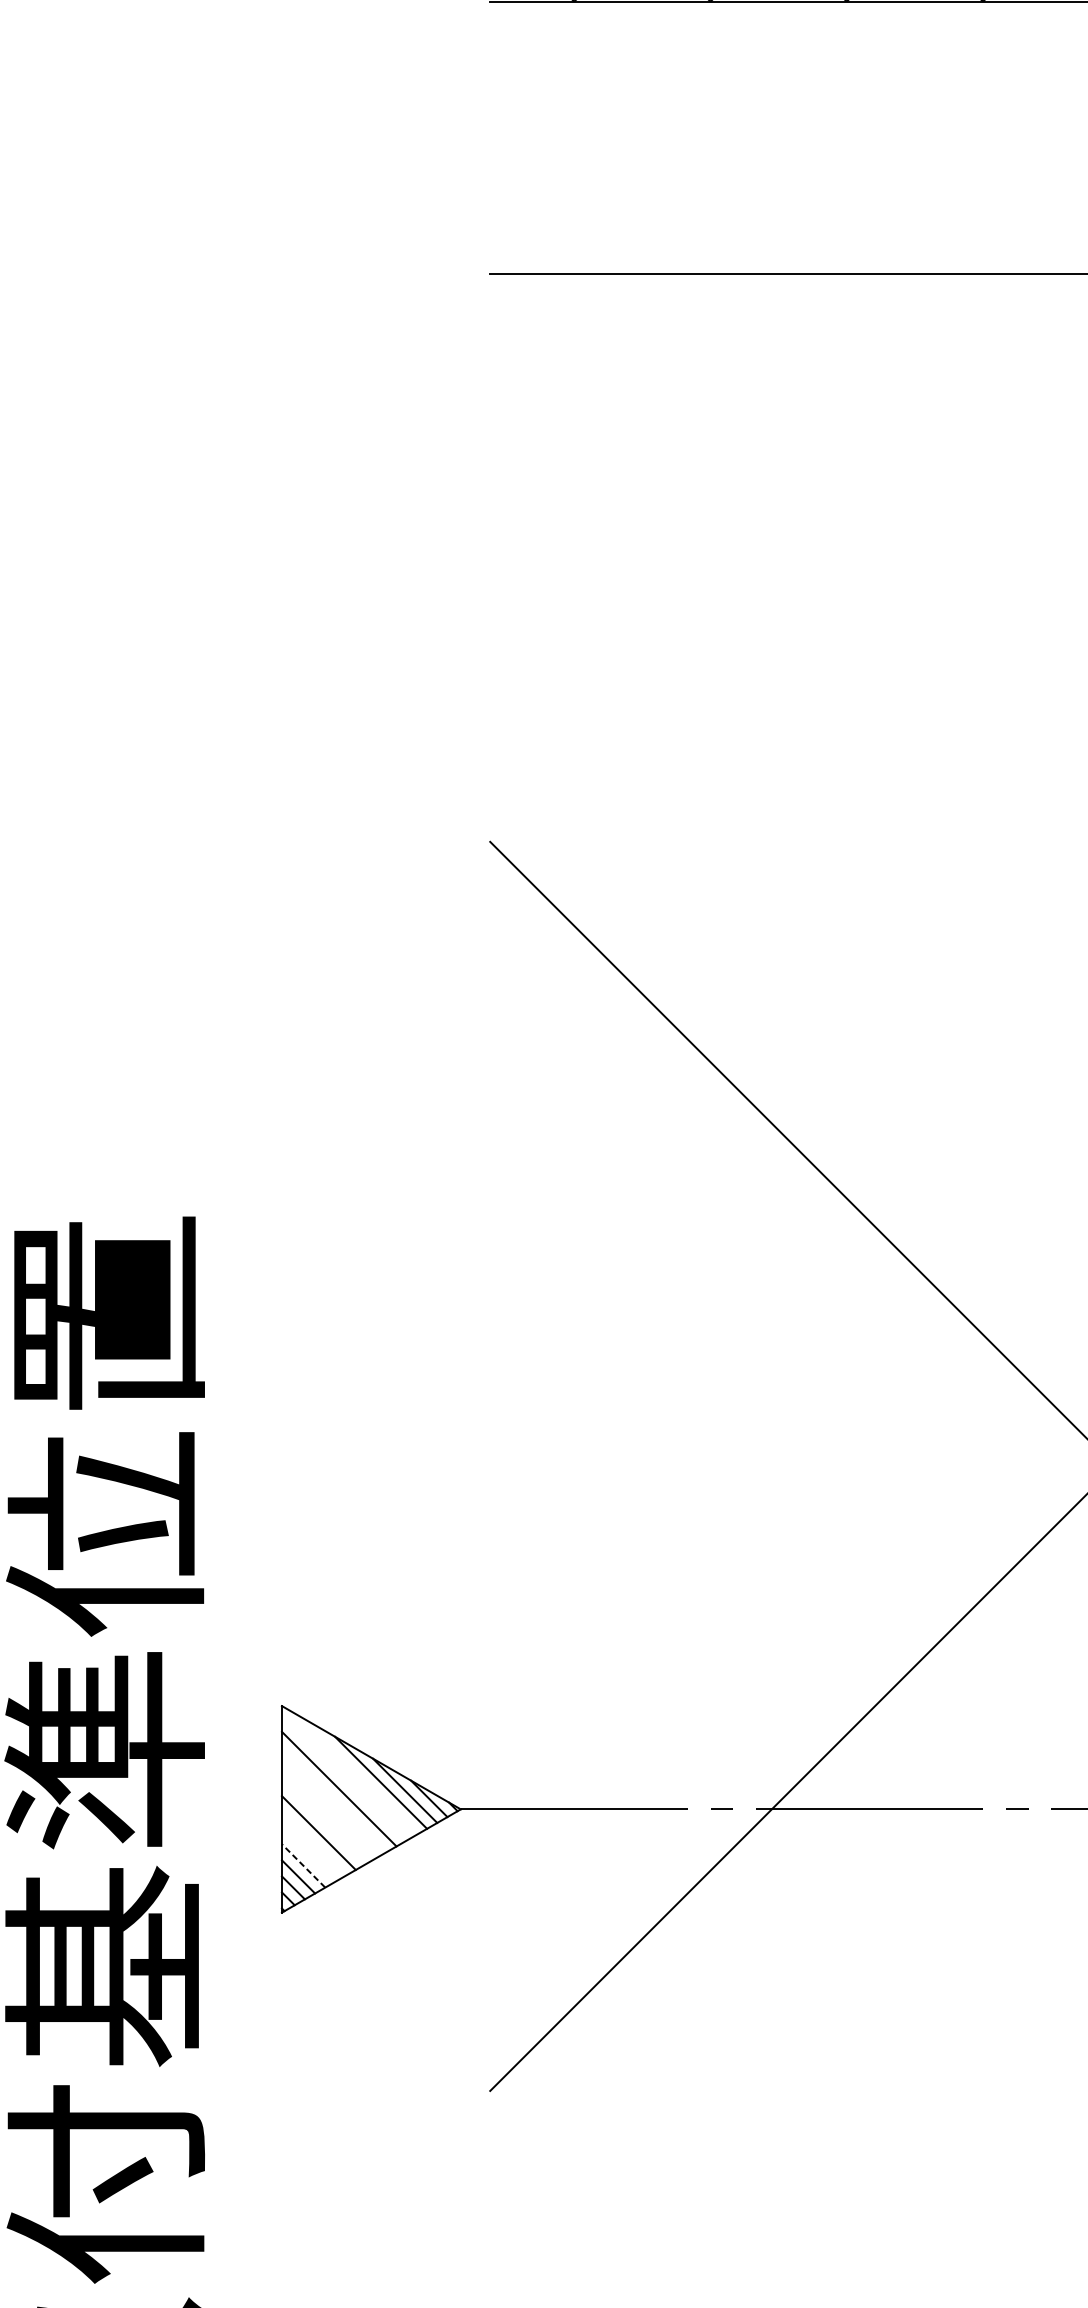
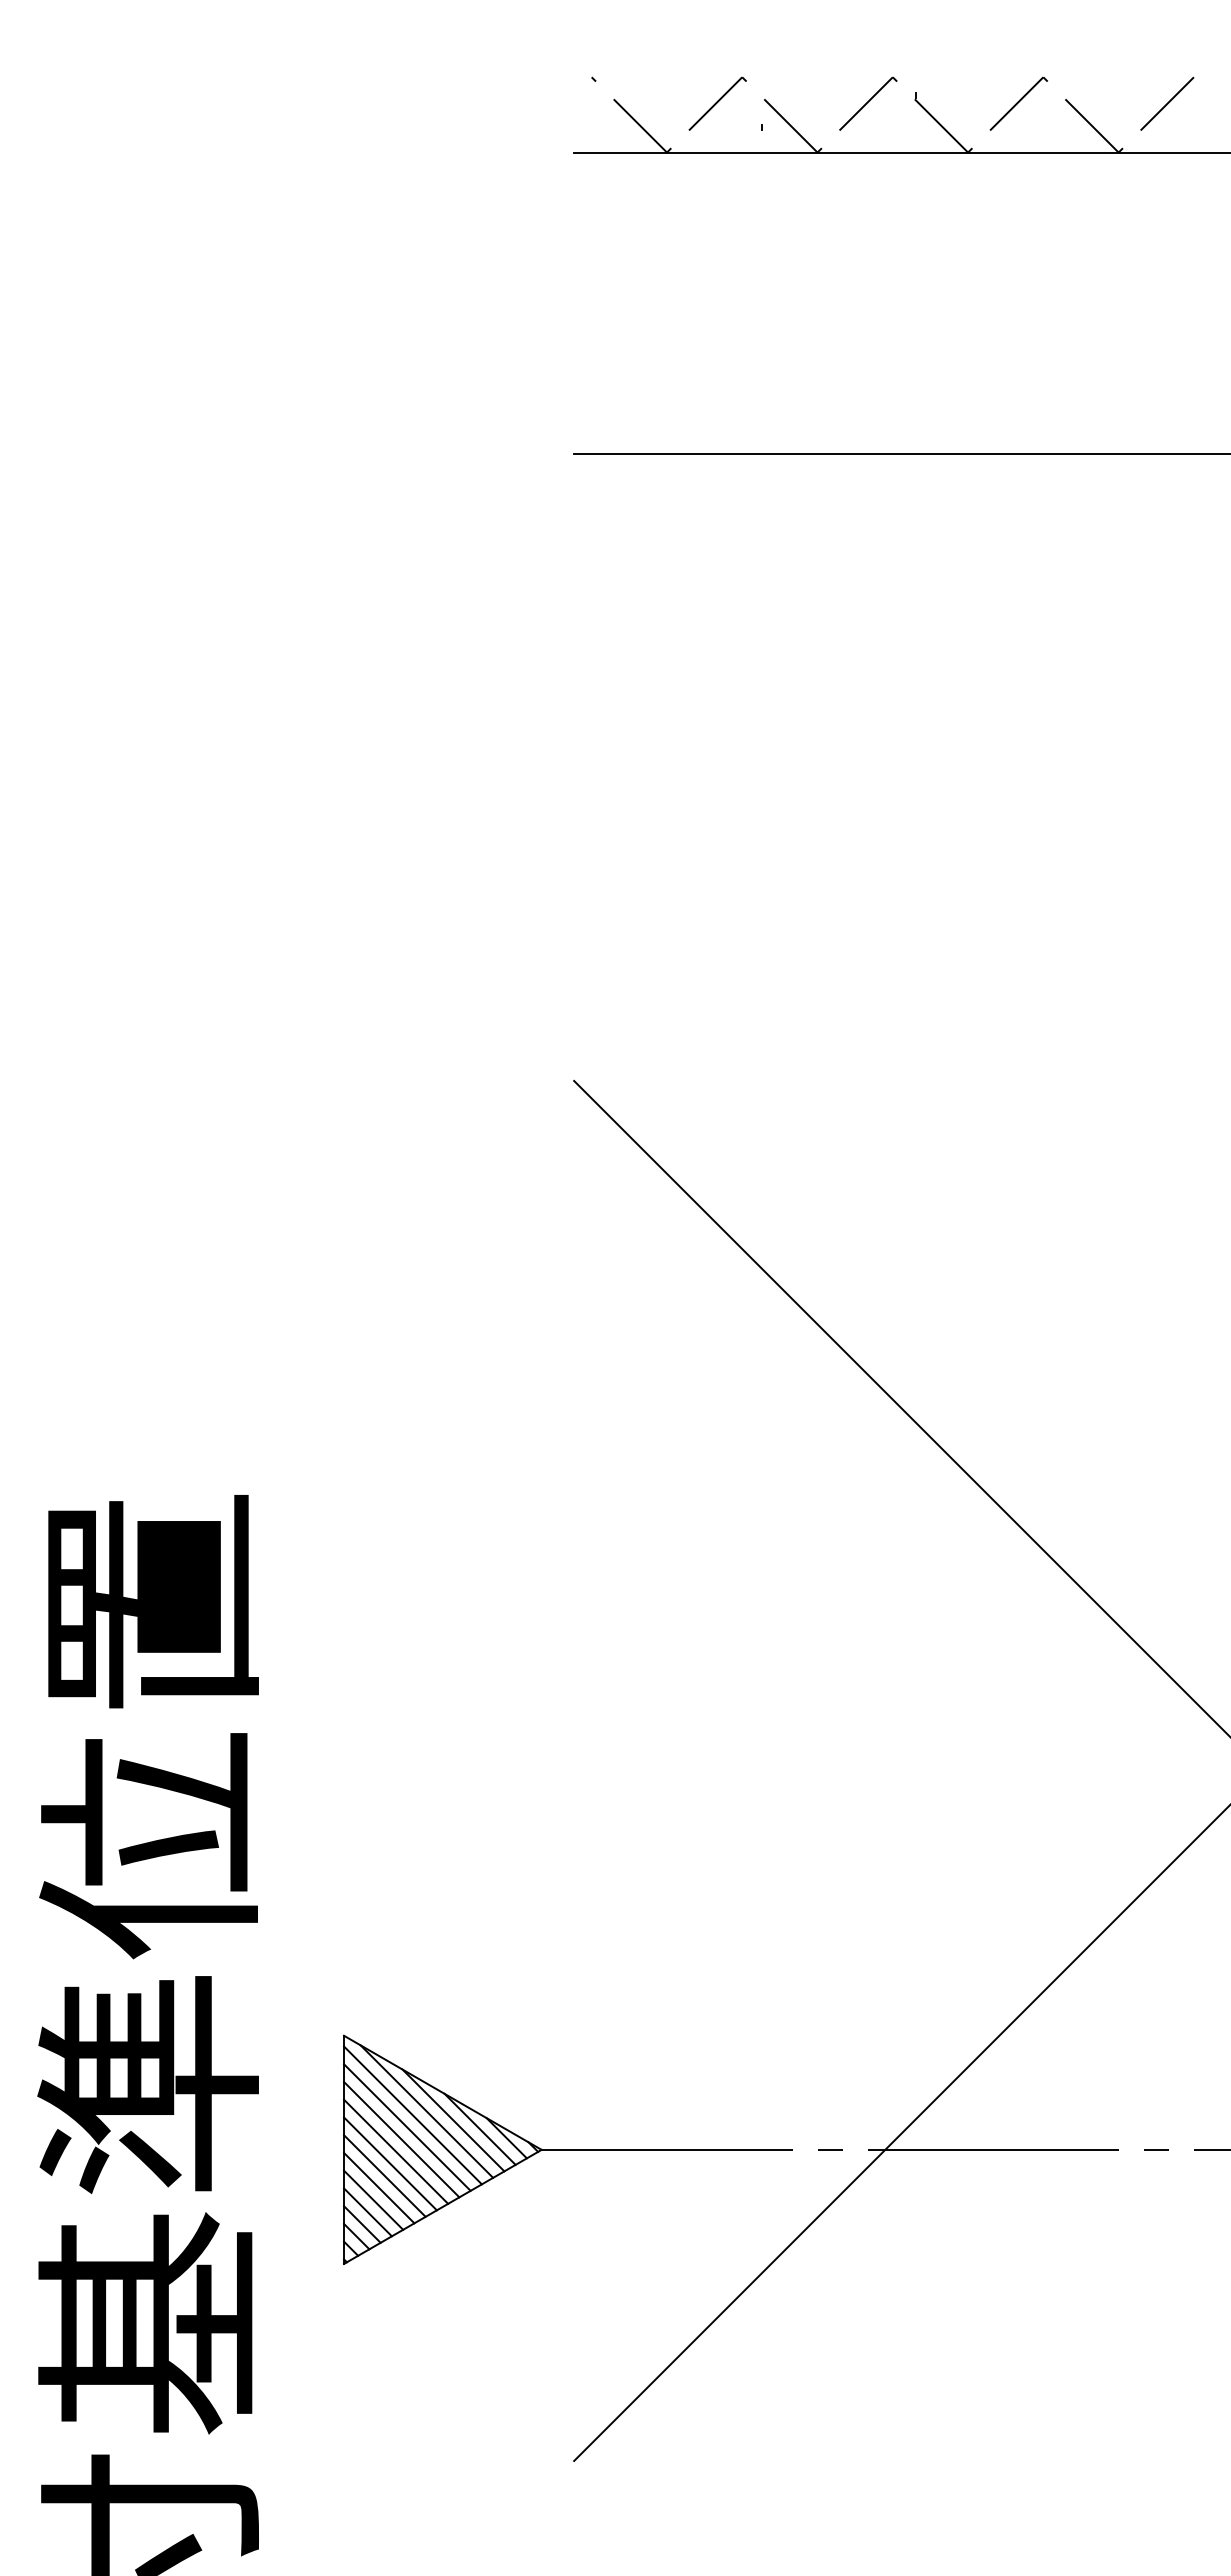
line: (356, 1774) -> (426, 2111), added
line: (343, 1778) -> (412, 2115), added
line: (333, 1799) -> (401, 2139), added
line: (329, 1810) -> (396, 2151), added
line: (324, 1821) -> (390, 2163), added
line: (314, 1843) -> (379, 2187), added
line: (308, 1854) -> (373, 2199), added
line: (303, 1866) -> (367, 2212), dashed -> solid

